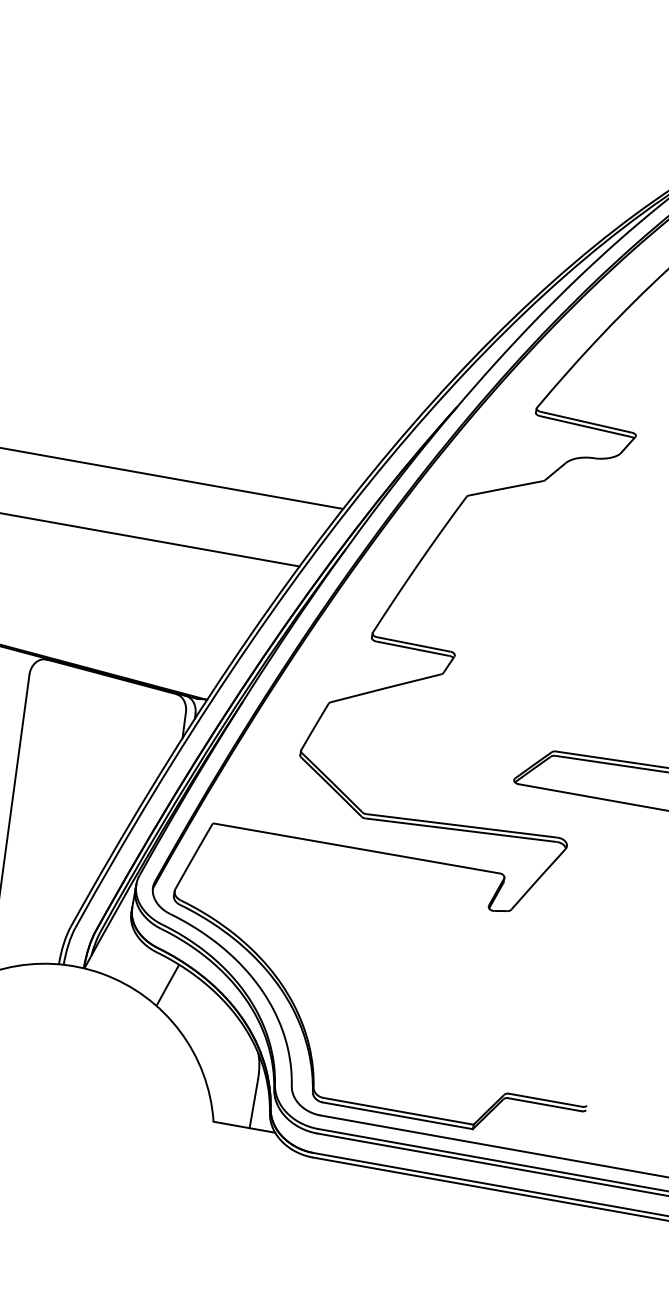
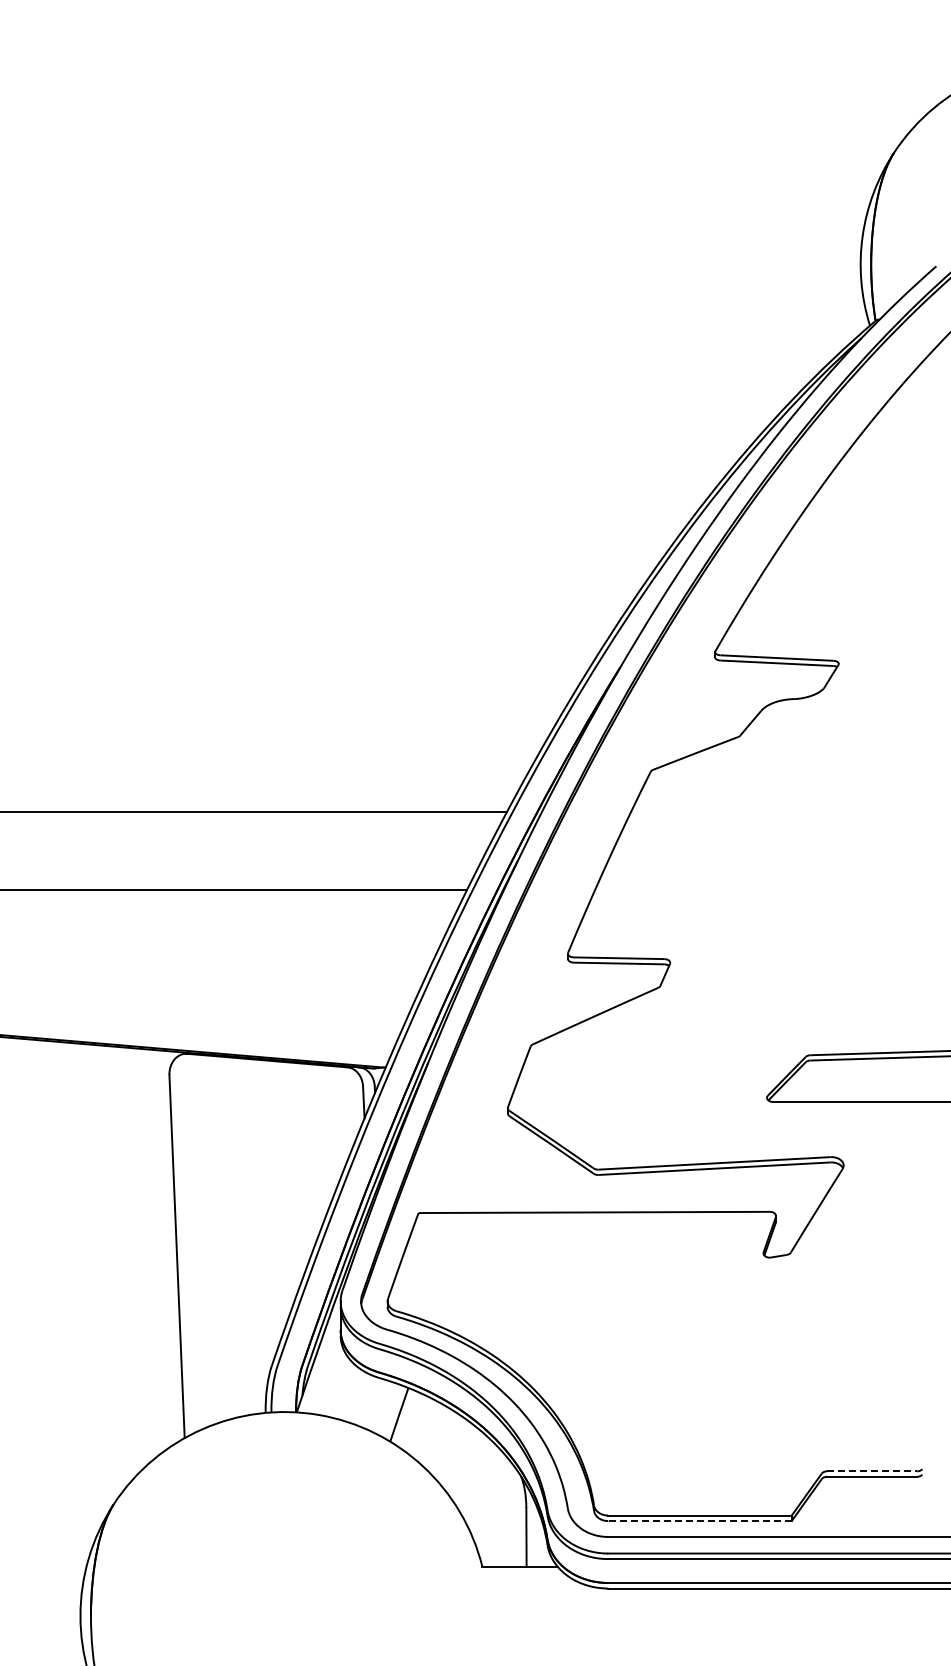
line: (546, 1100) -> (872, 1471), solid -> dashed
line: (398, 1116) -> (700, 1521), solid -> dashed

